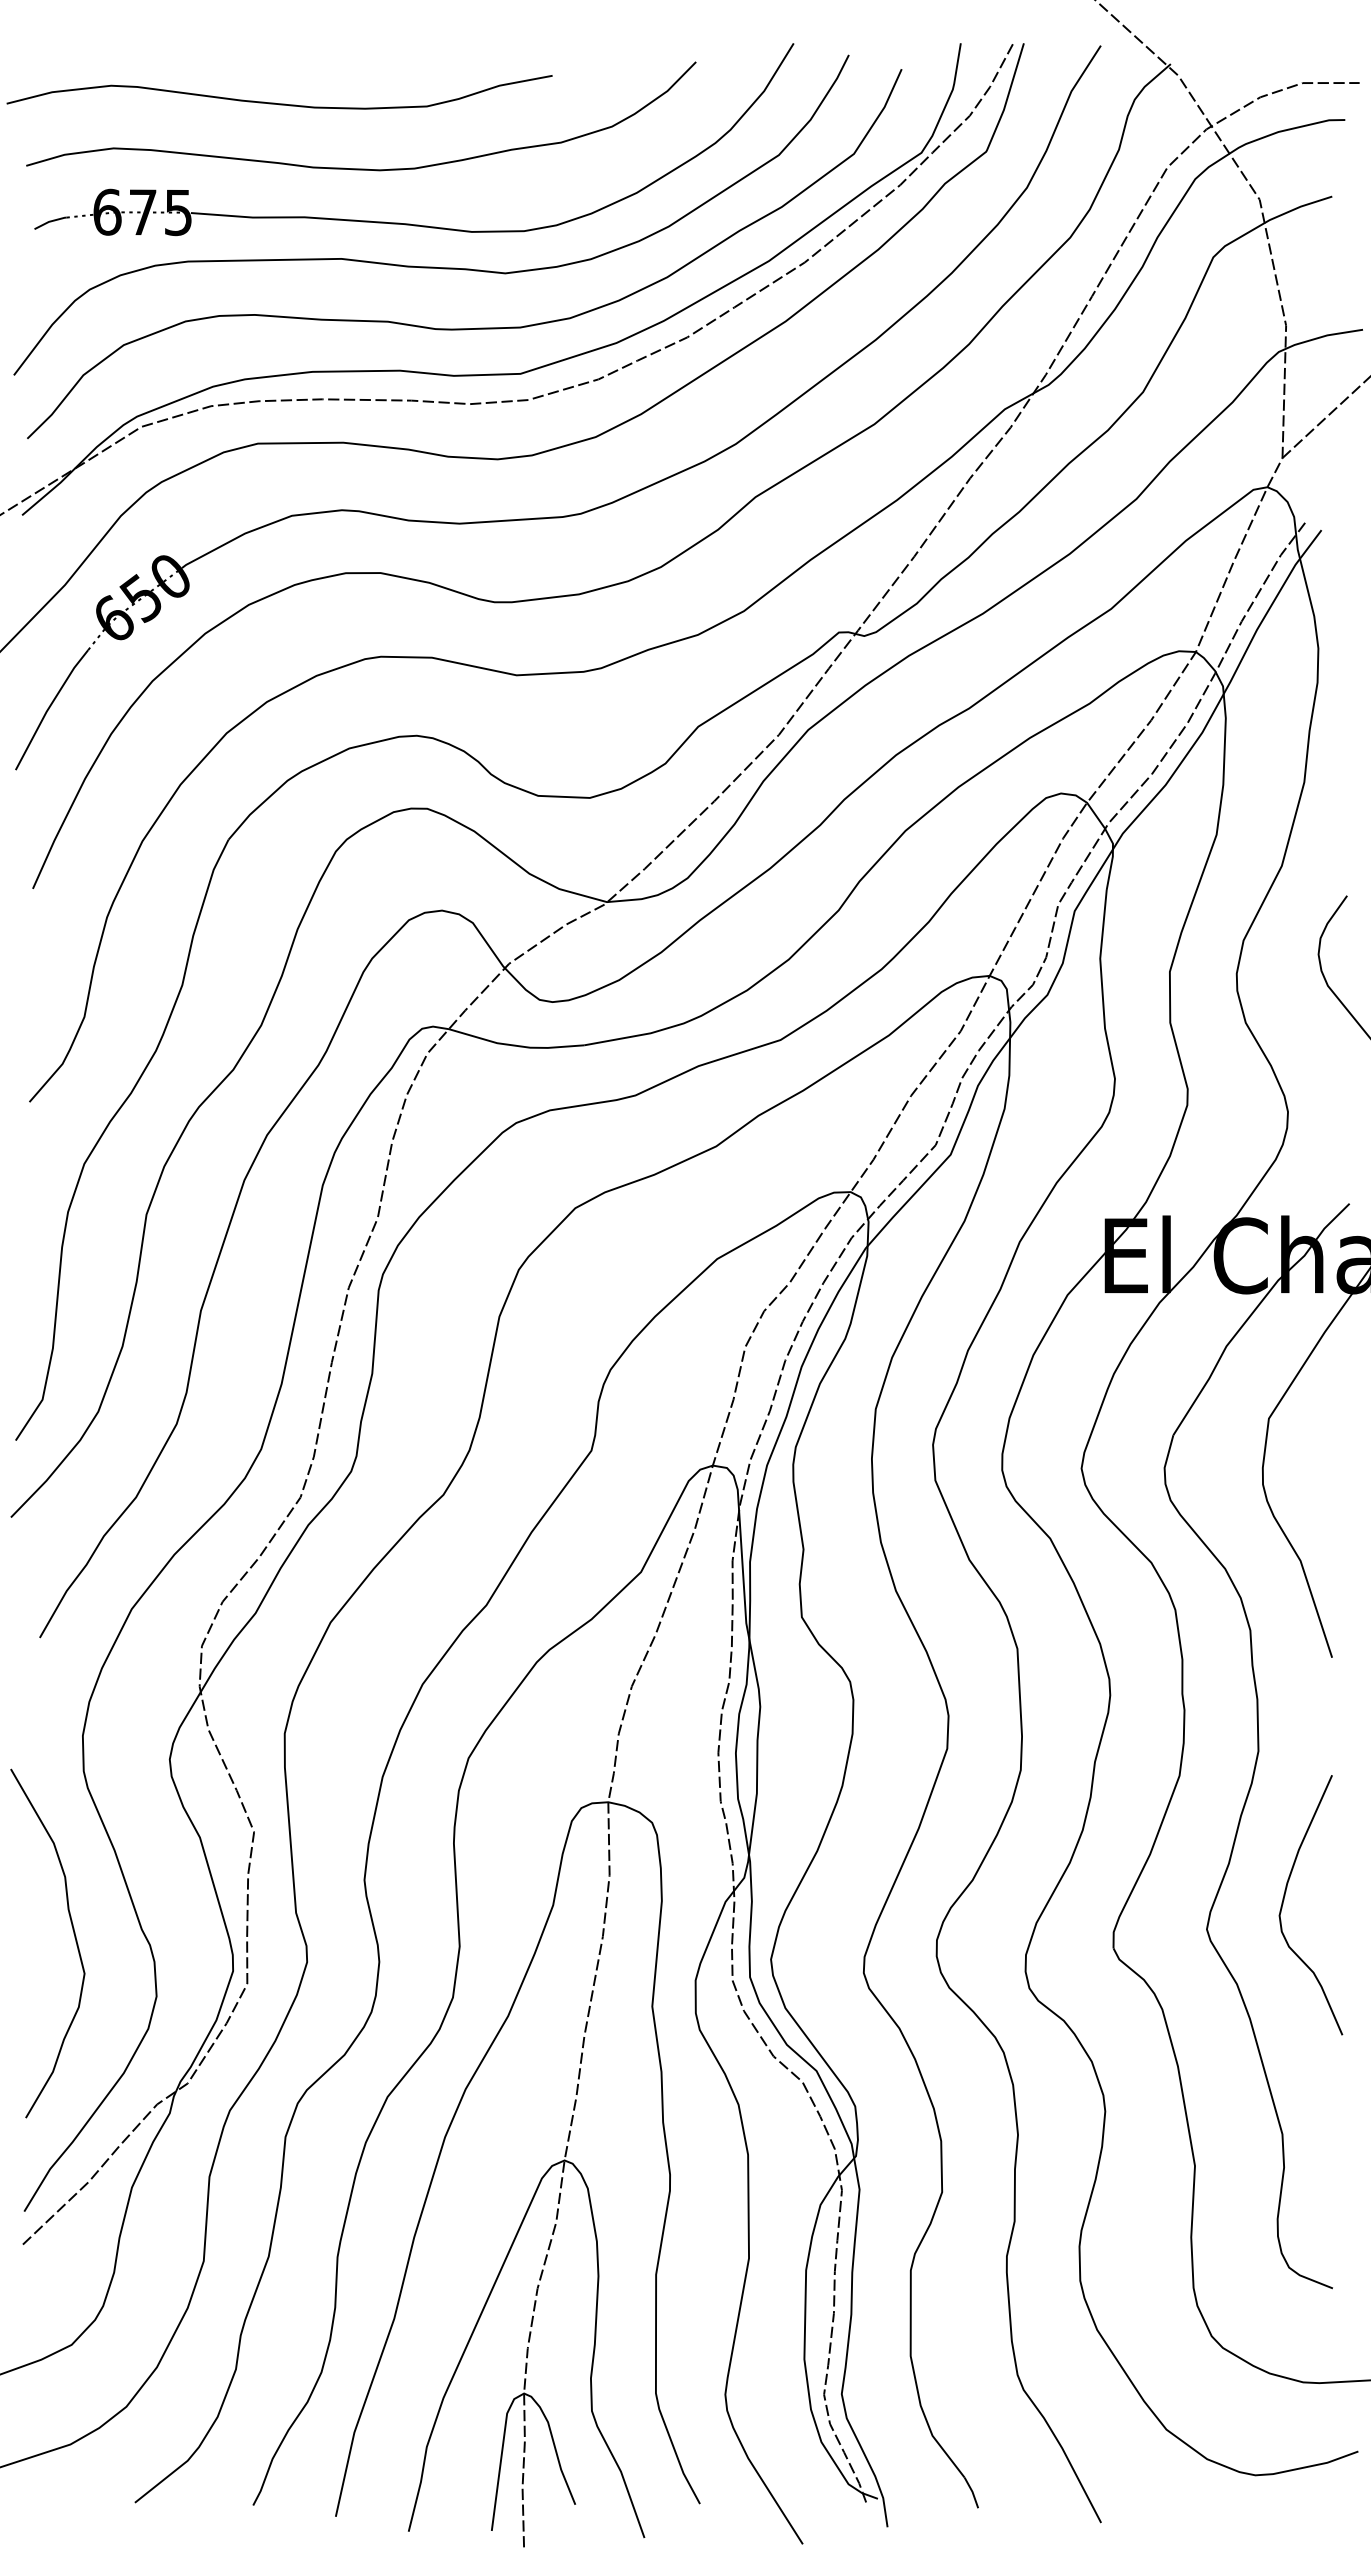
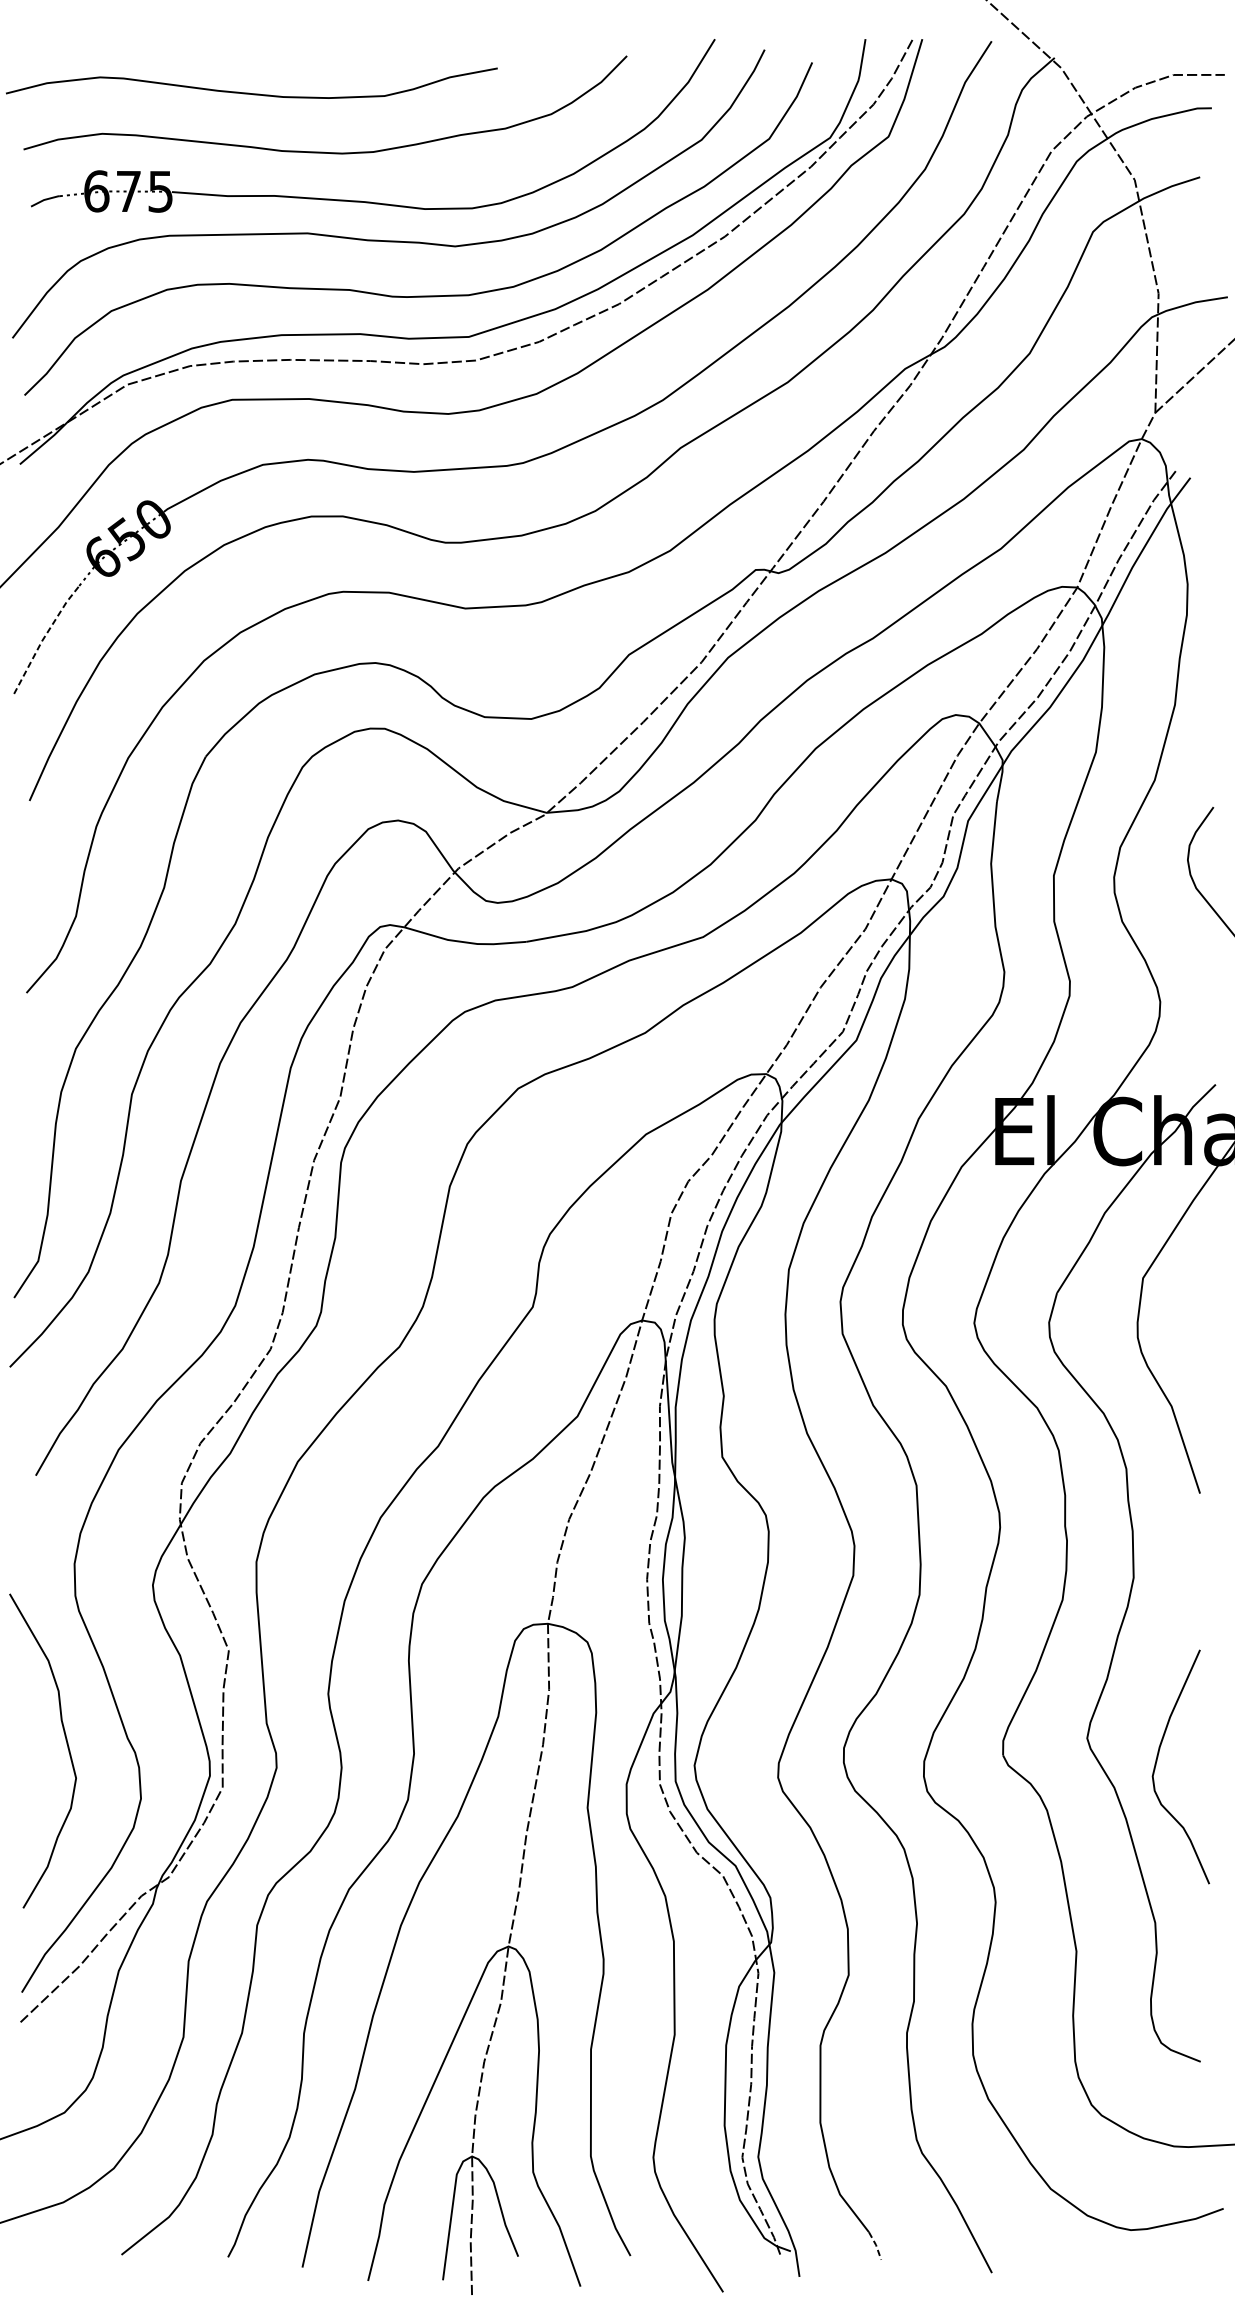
line: (48, 708) -> (43, 638), solid -> dashed
curve: (1284, 1900) -> (1157, 1762), moved
line: (972, 2491) -> (876, 2244), solid -> dashed

